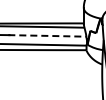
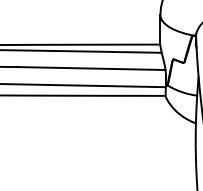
line: (47, 35) -> (90, 67), dashed -> solid

